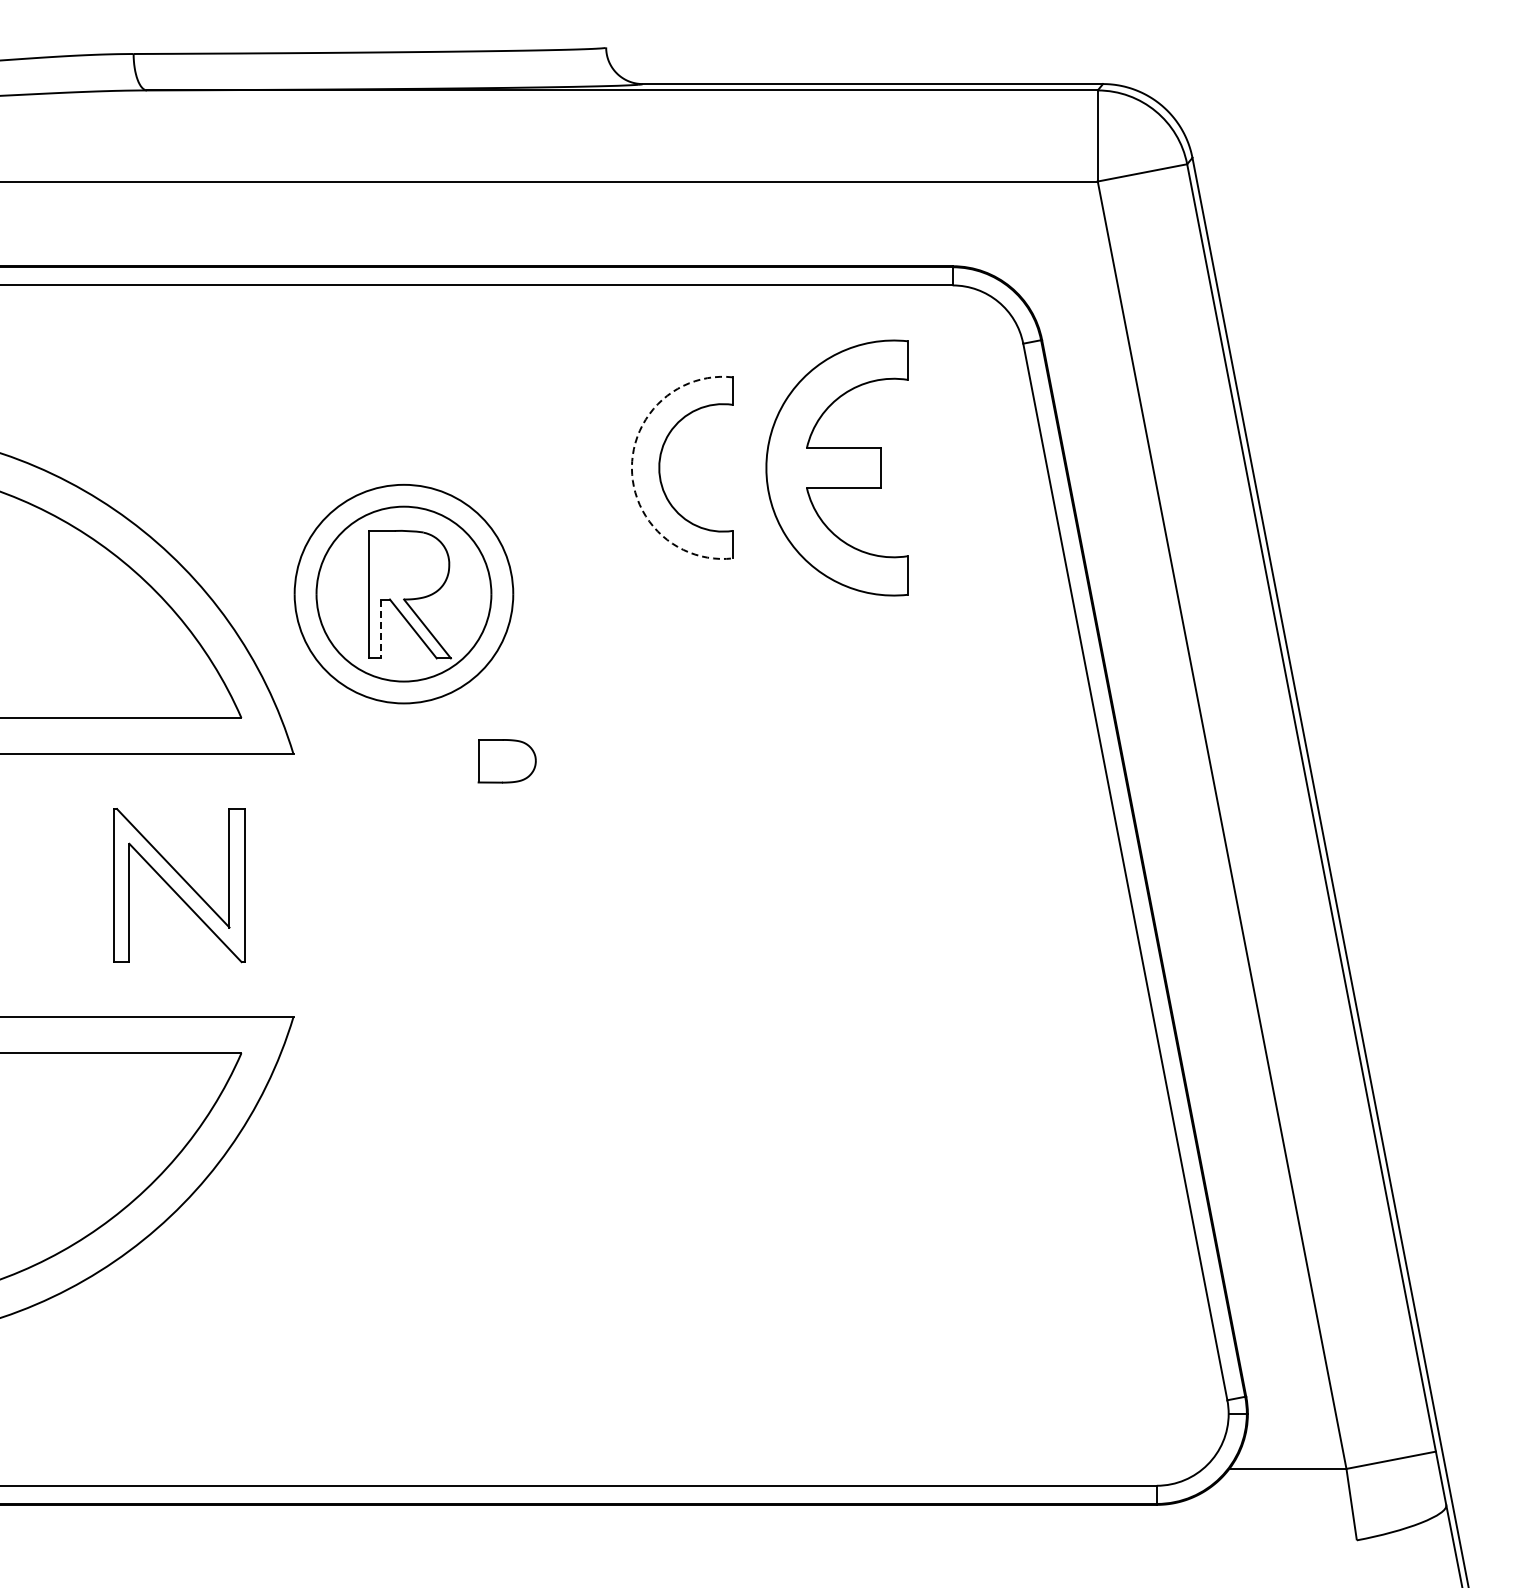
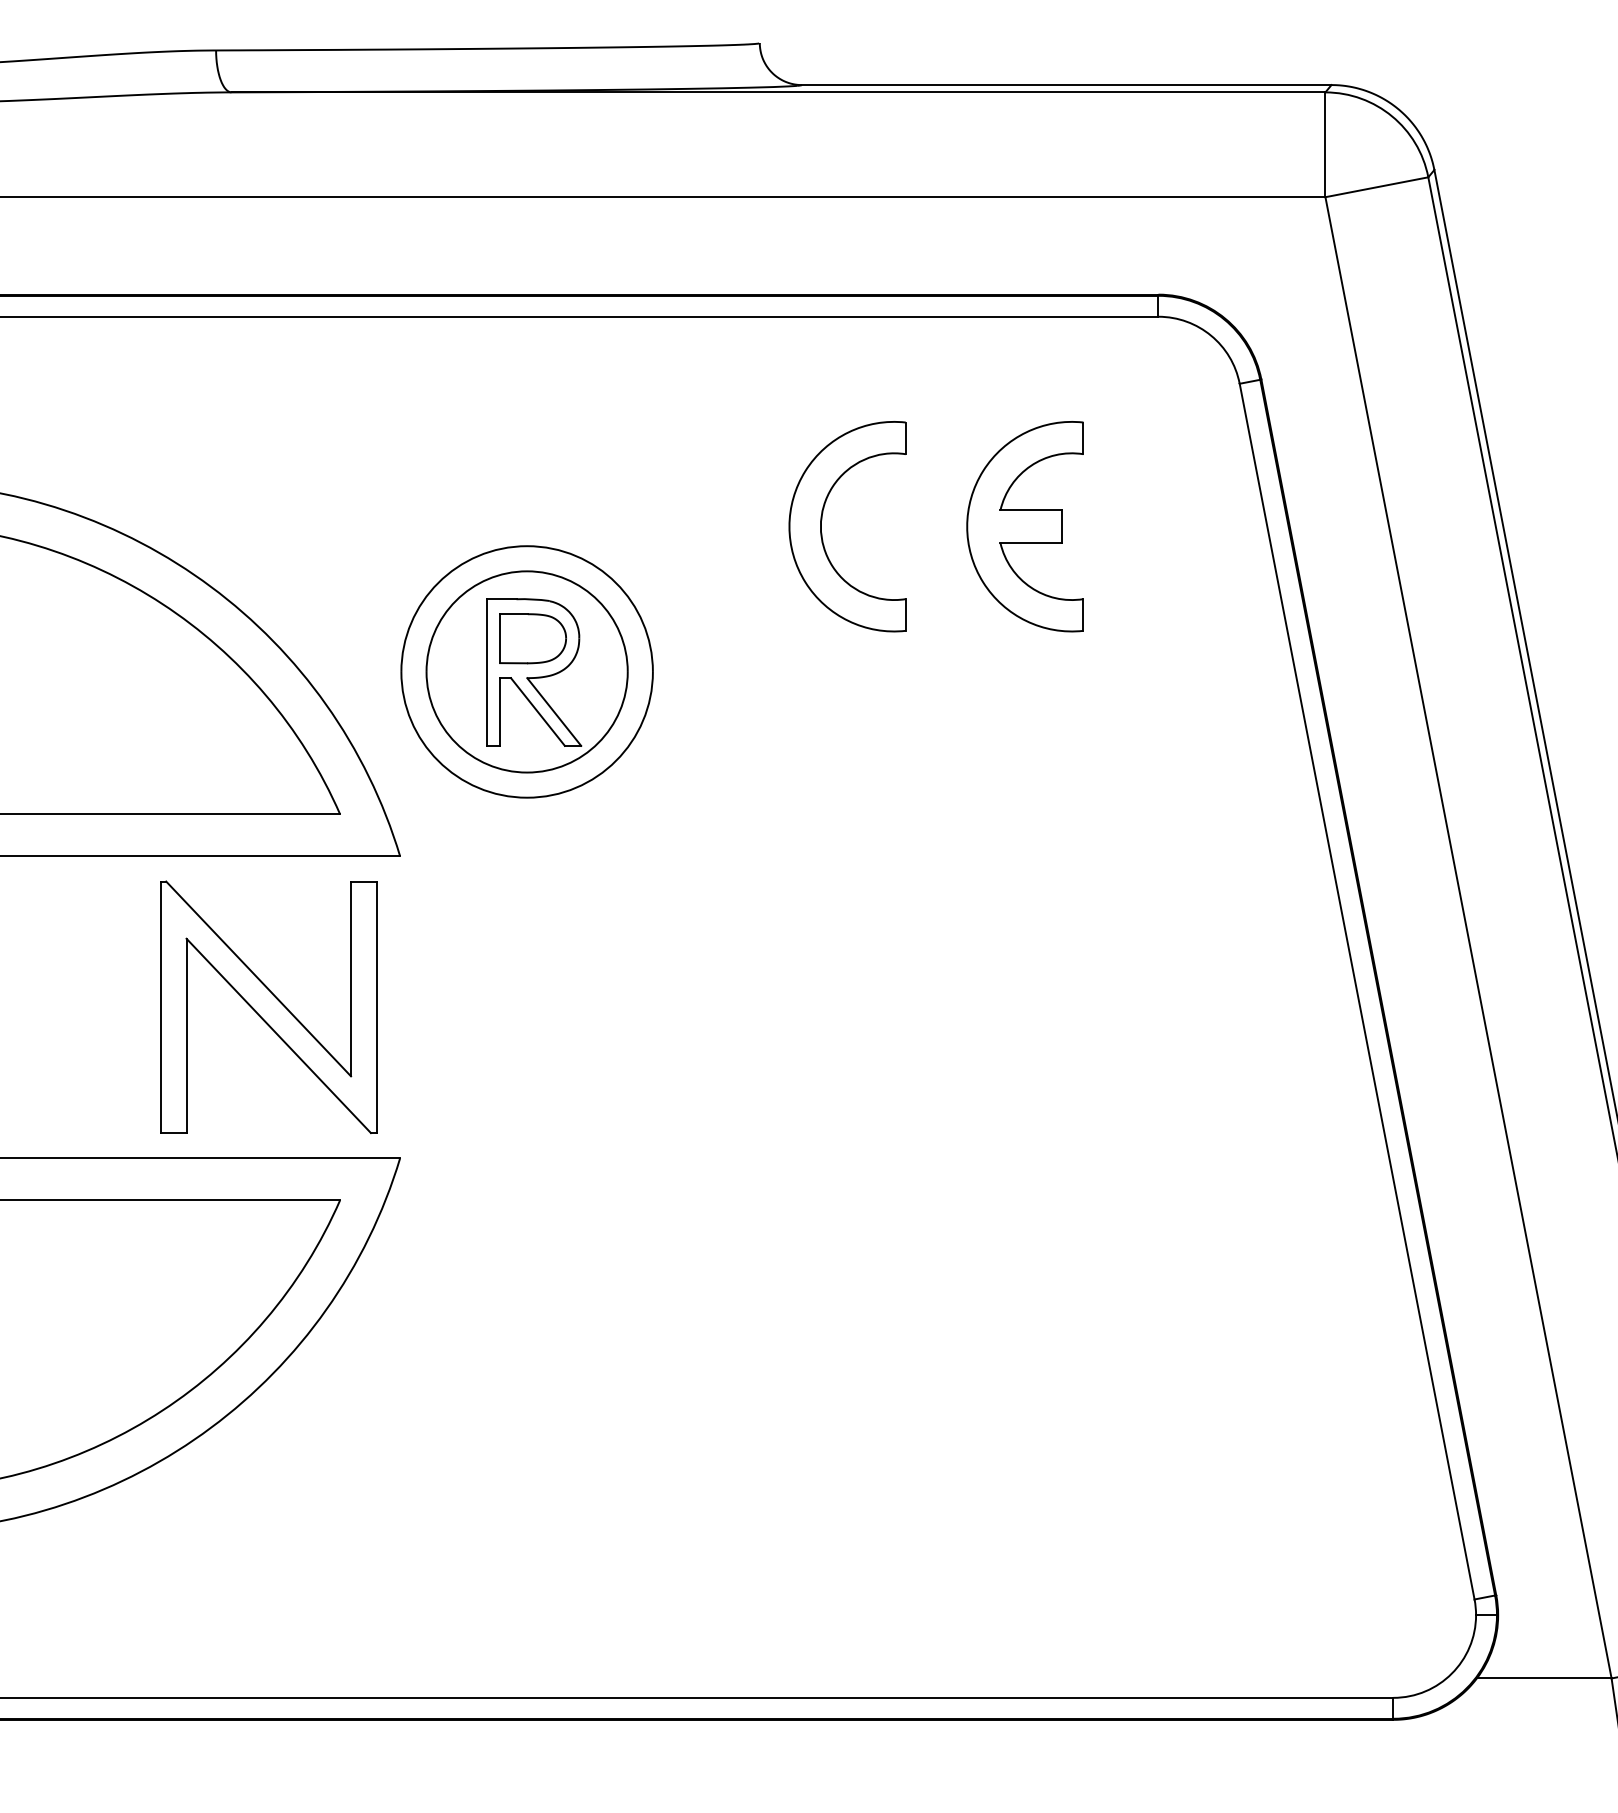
arc: (631, 467) -> (788, 526), dashed -> solid
part: (836, 467) -> (1024, 526), size x0.71
line: (380, 629) -> (500, 712), dashed -> solid
part: (506, 761) -> (532, 638), moved
part: (179, 885) -> (268, 1007), size x1.43

